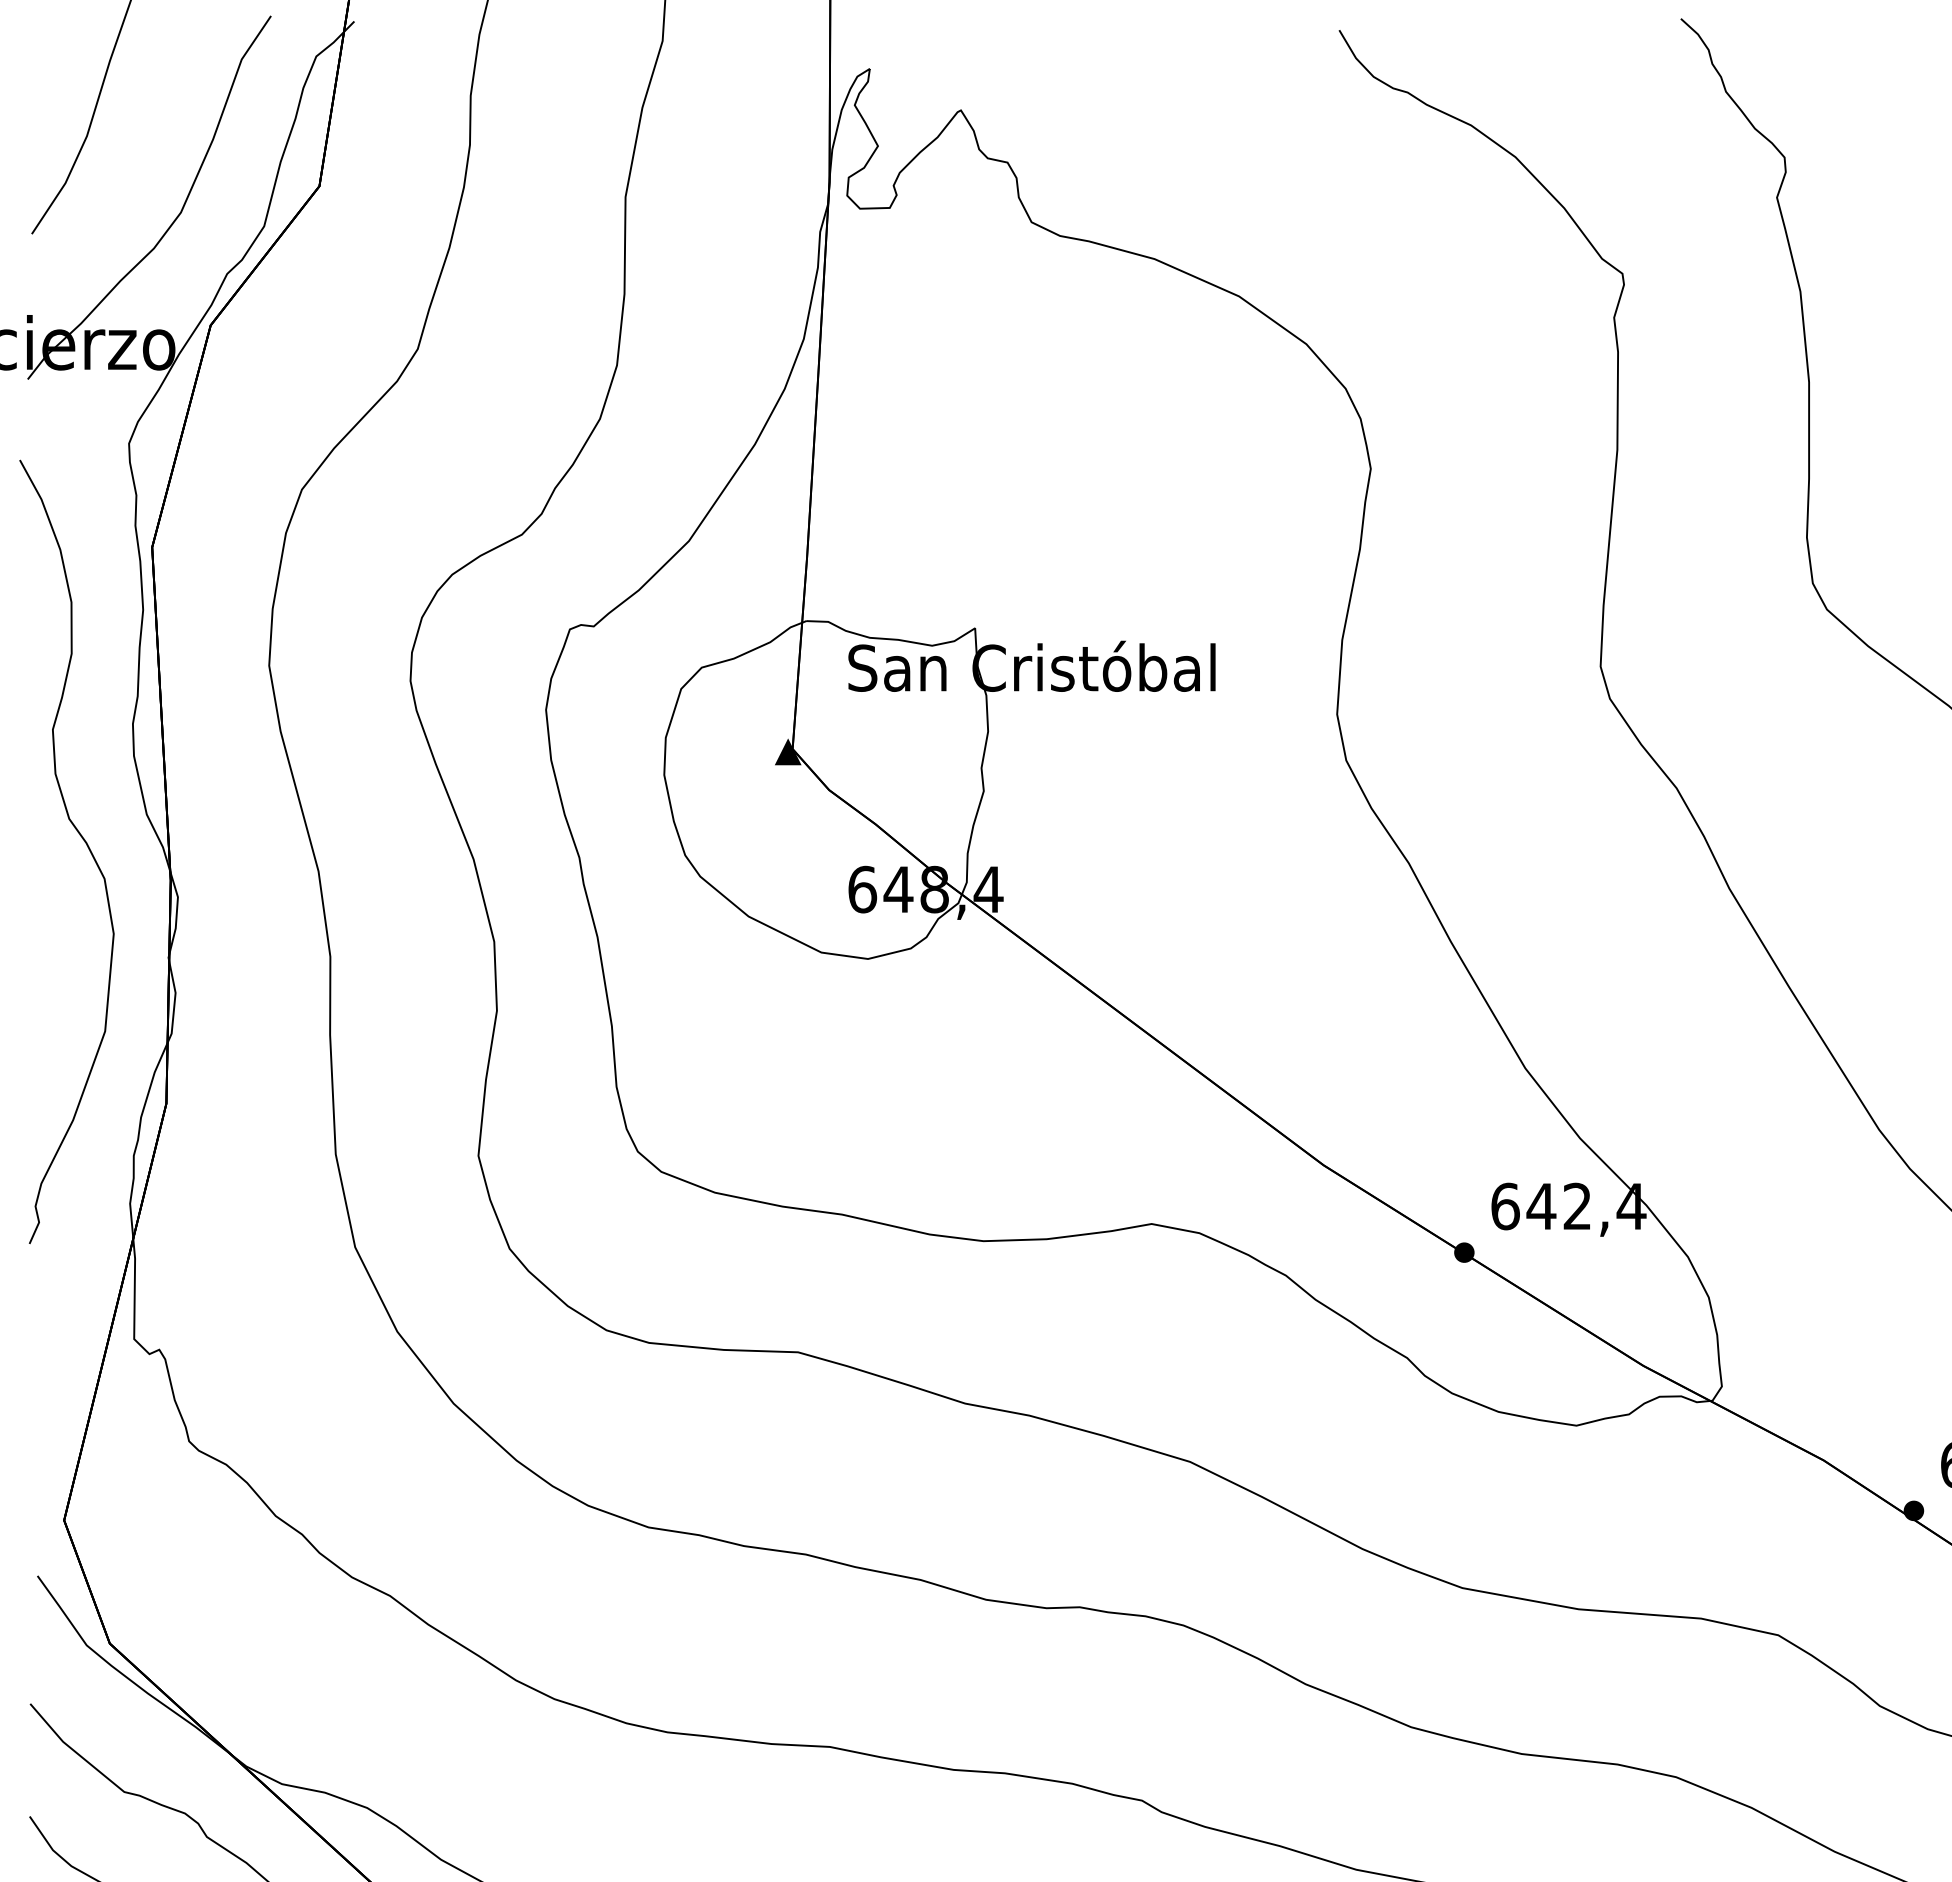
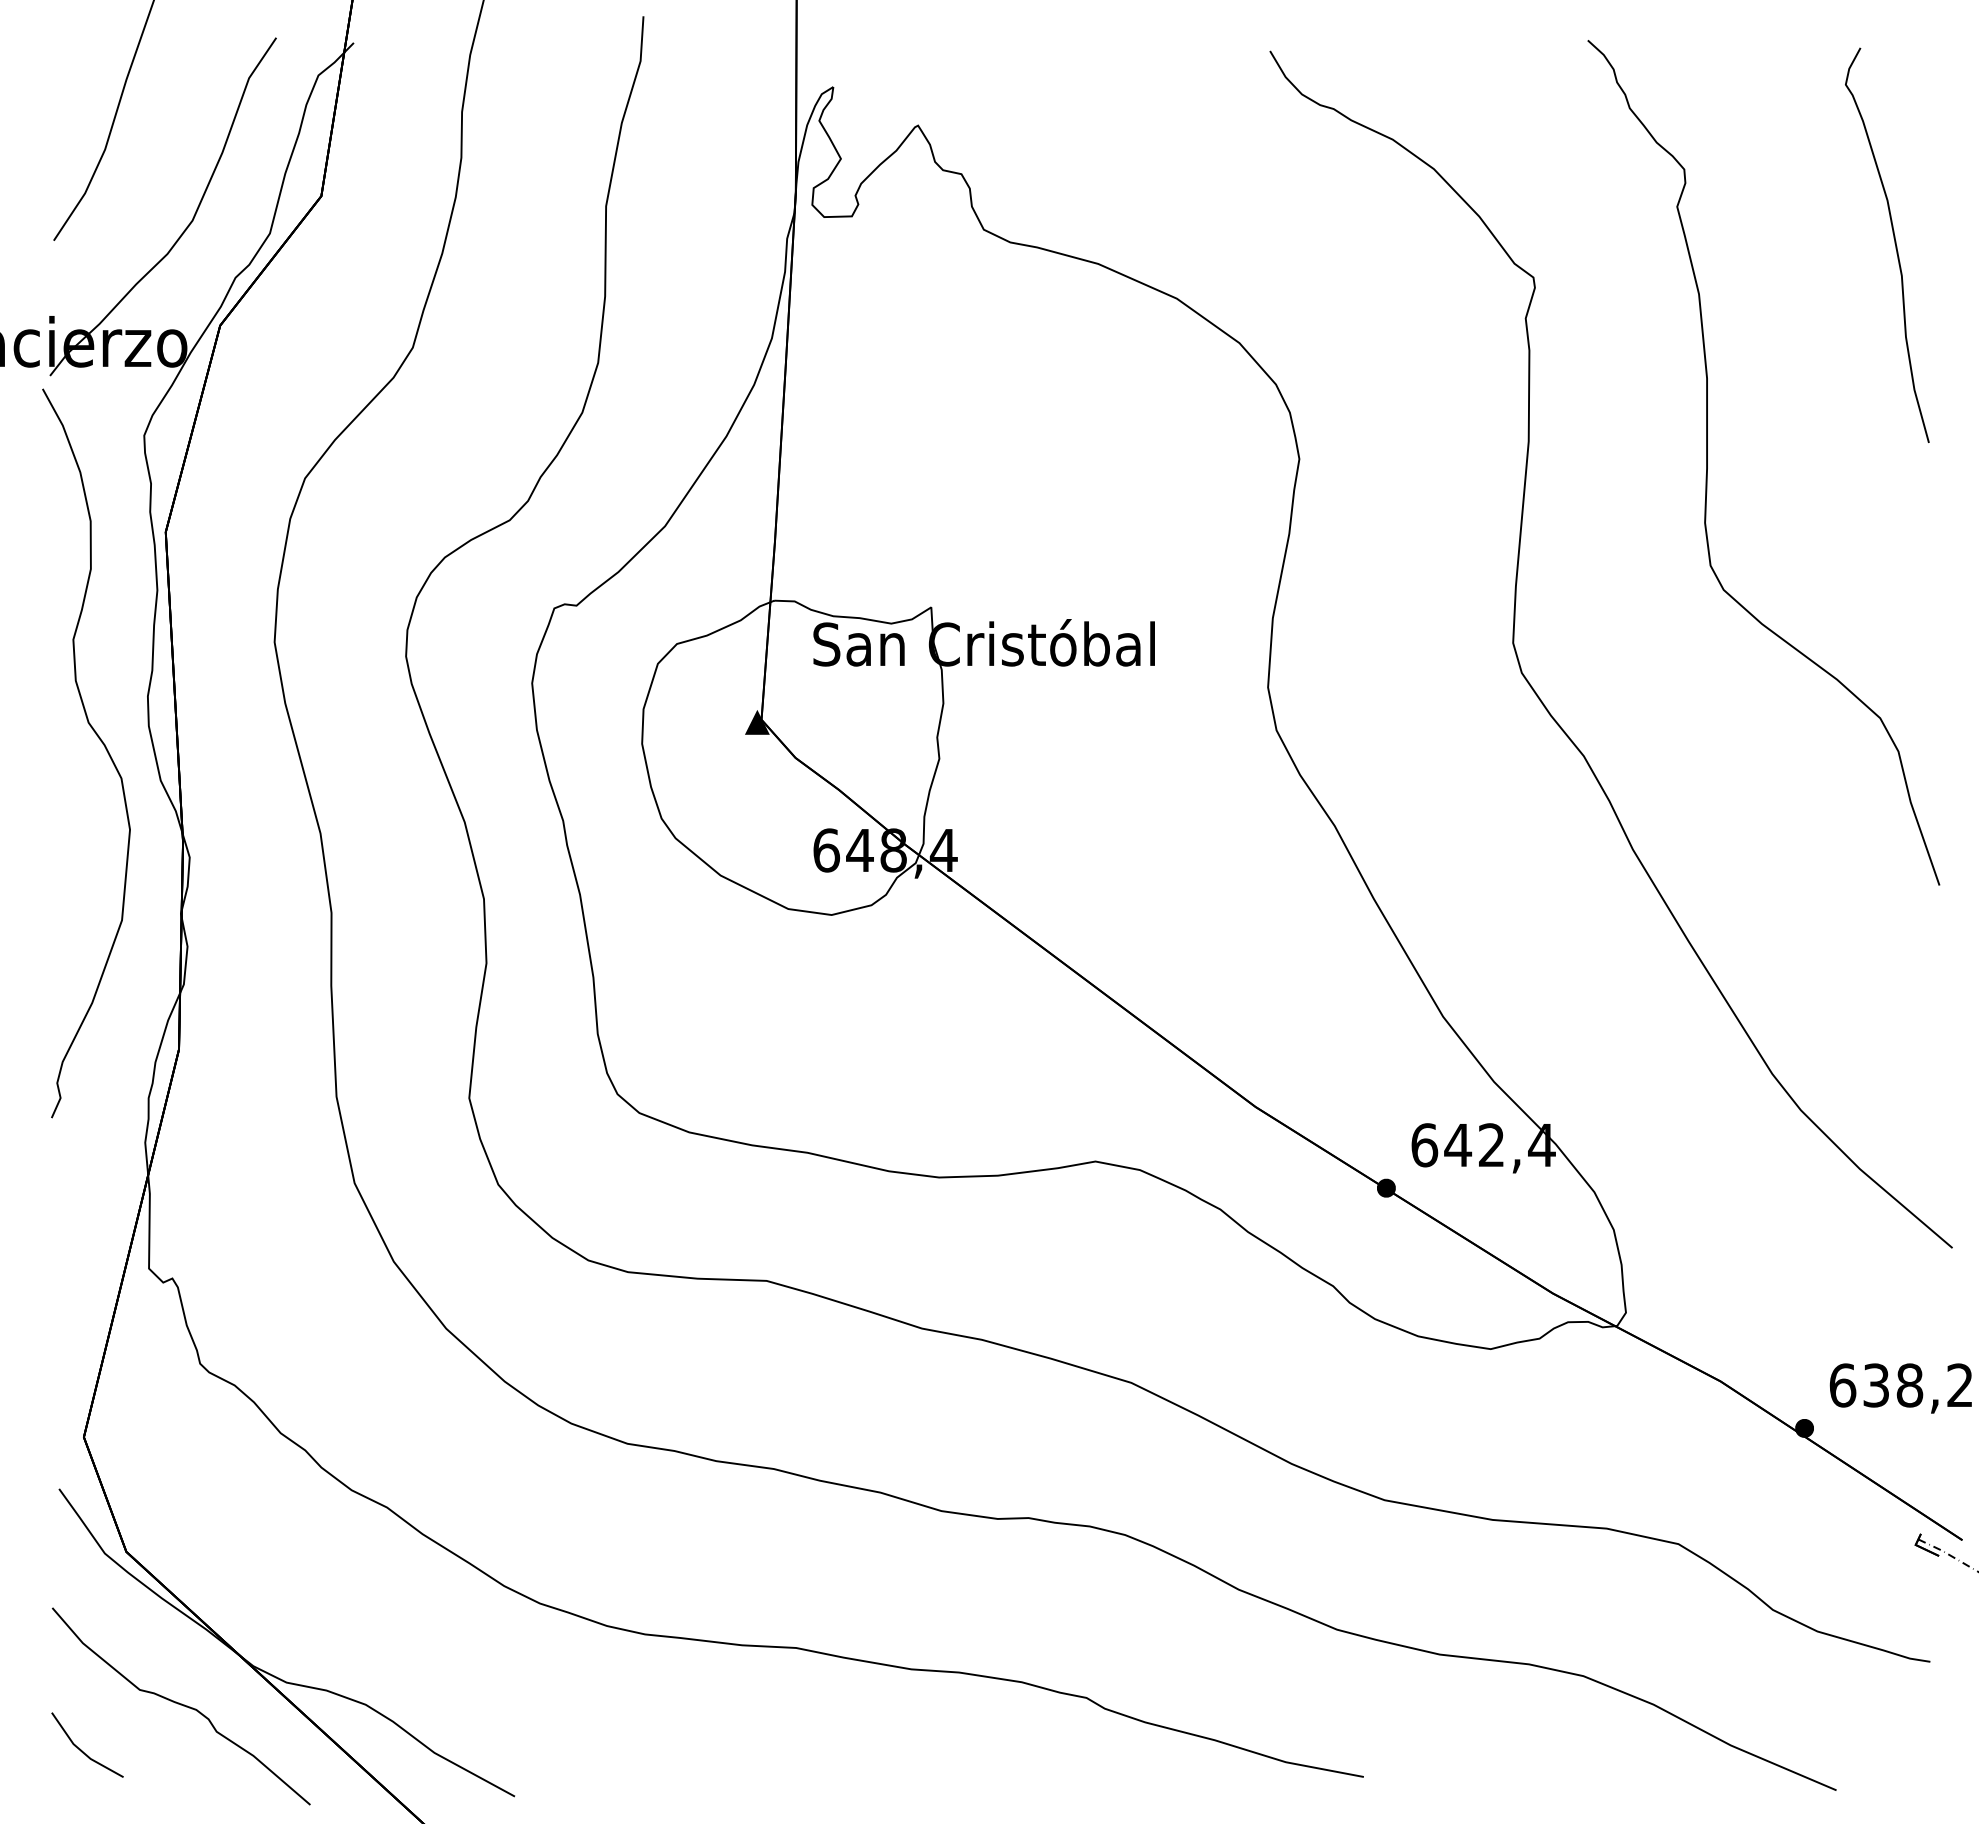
curve: (82, 839) -> (100, 741), moved

